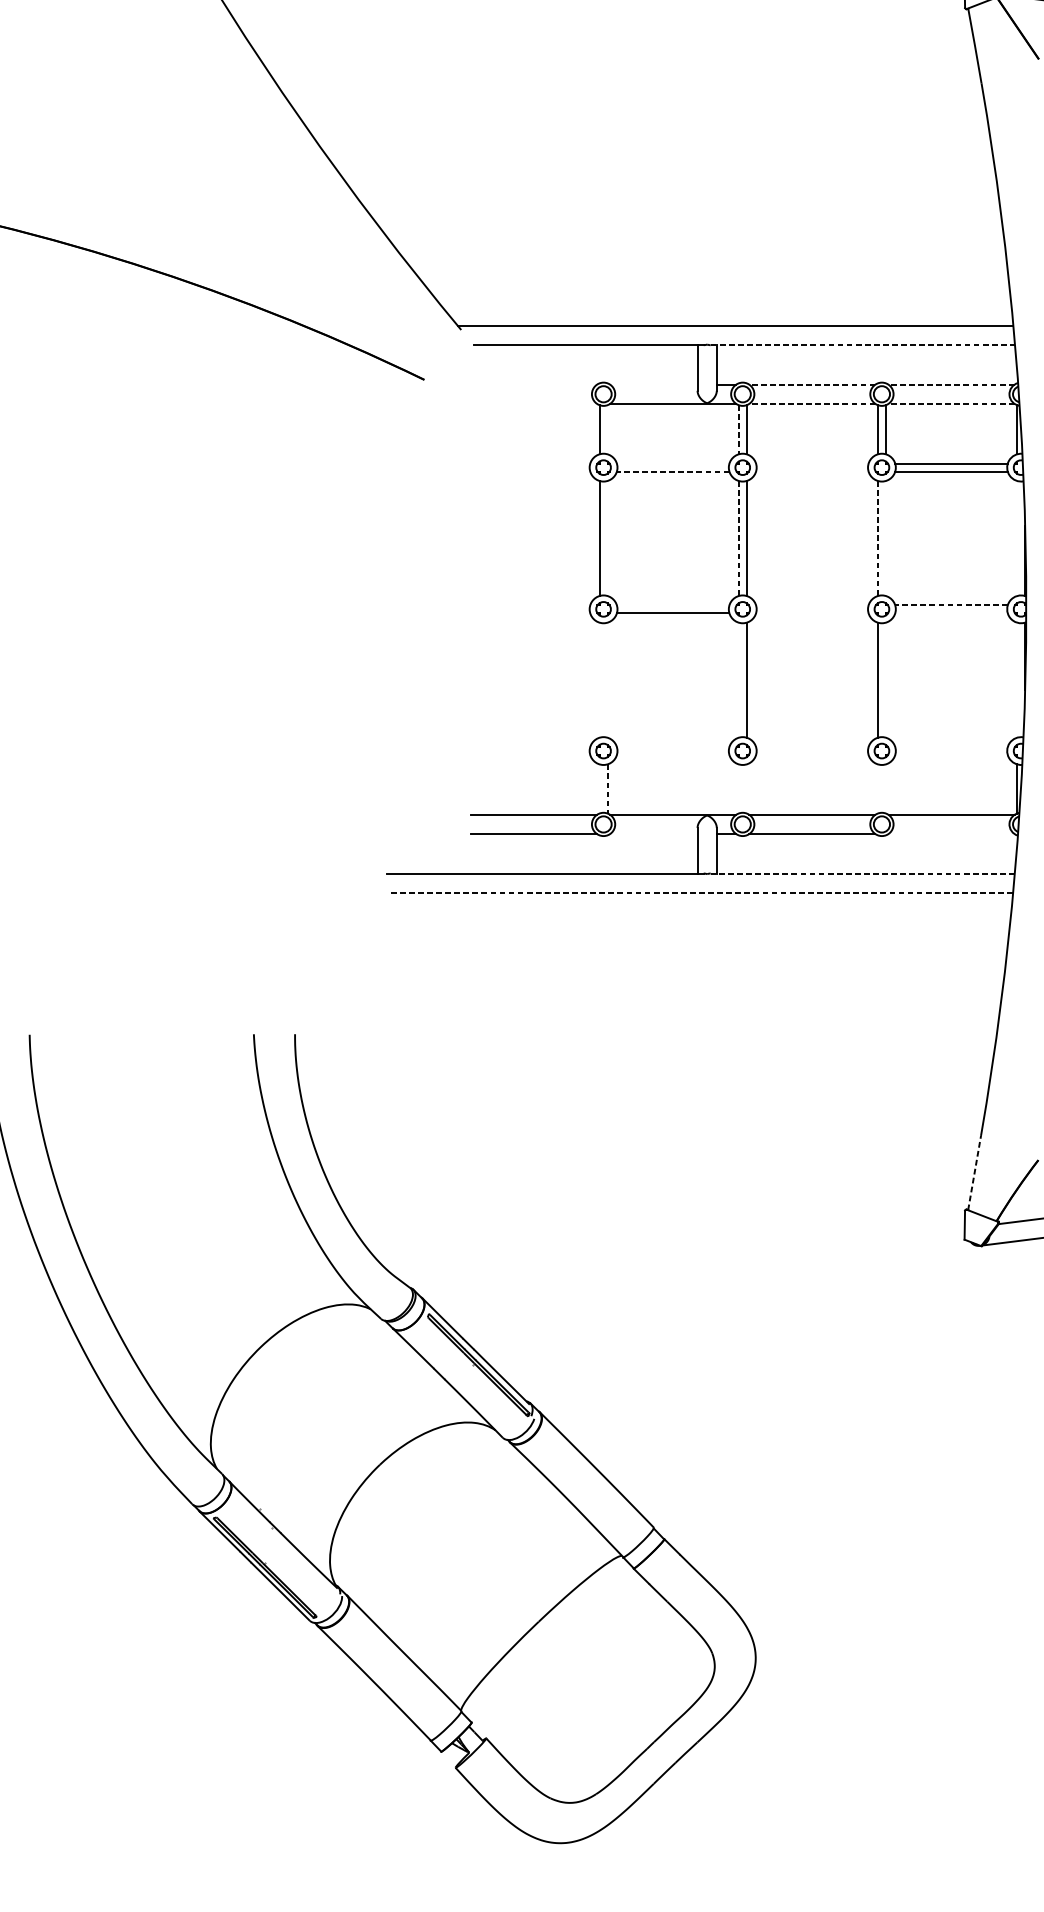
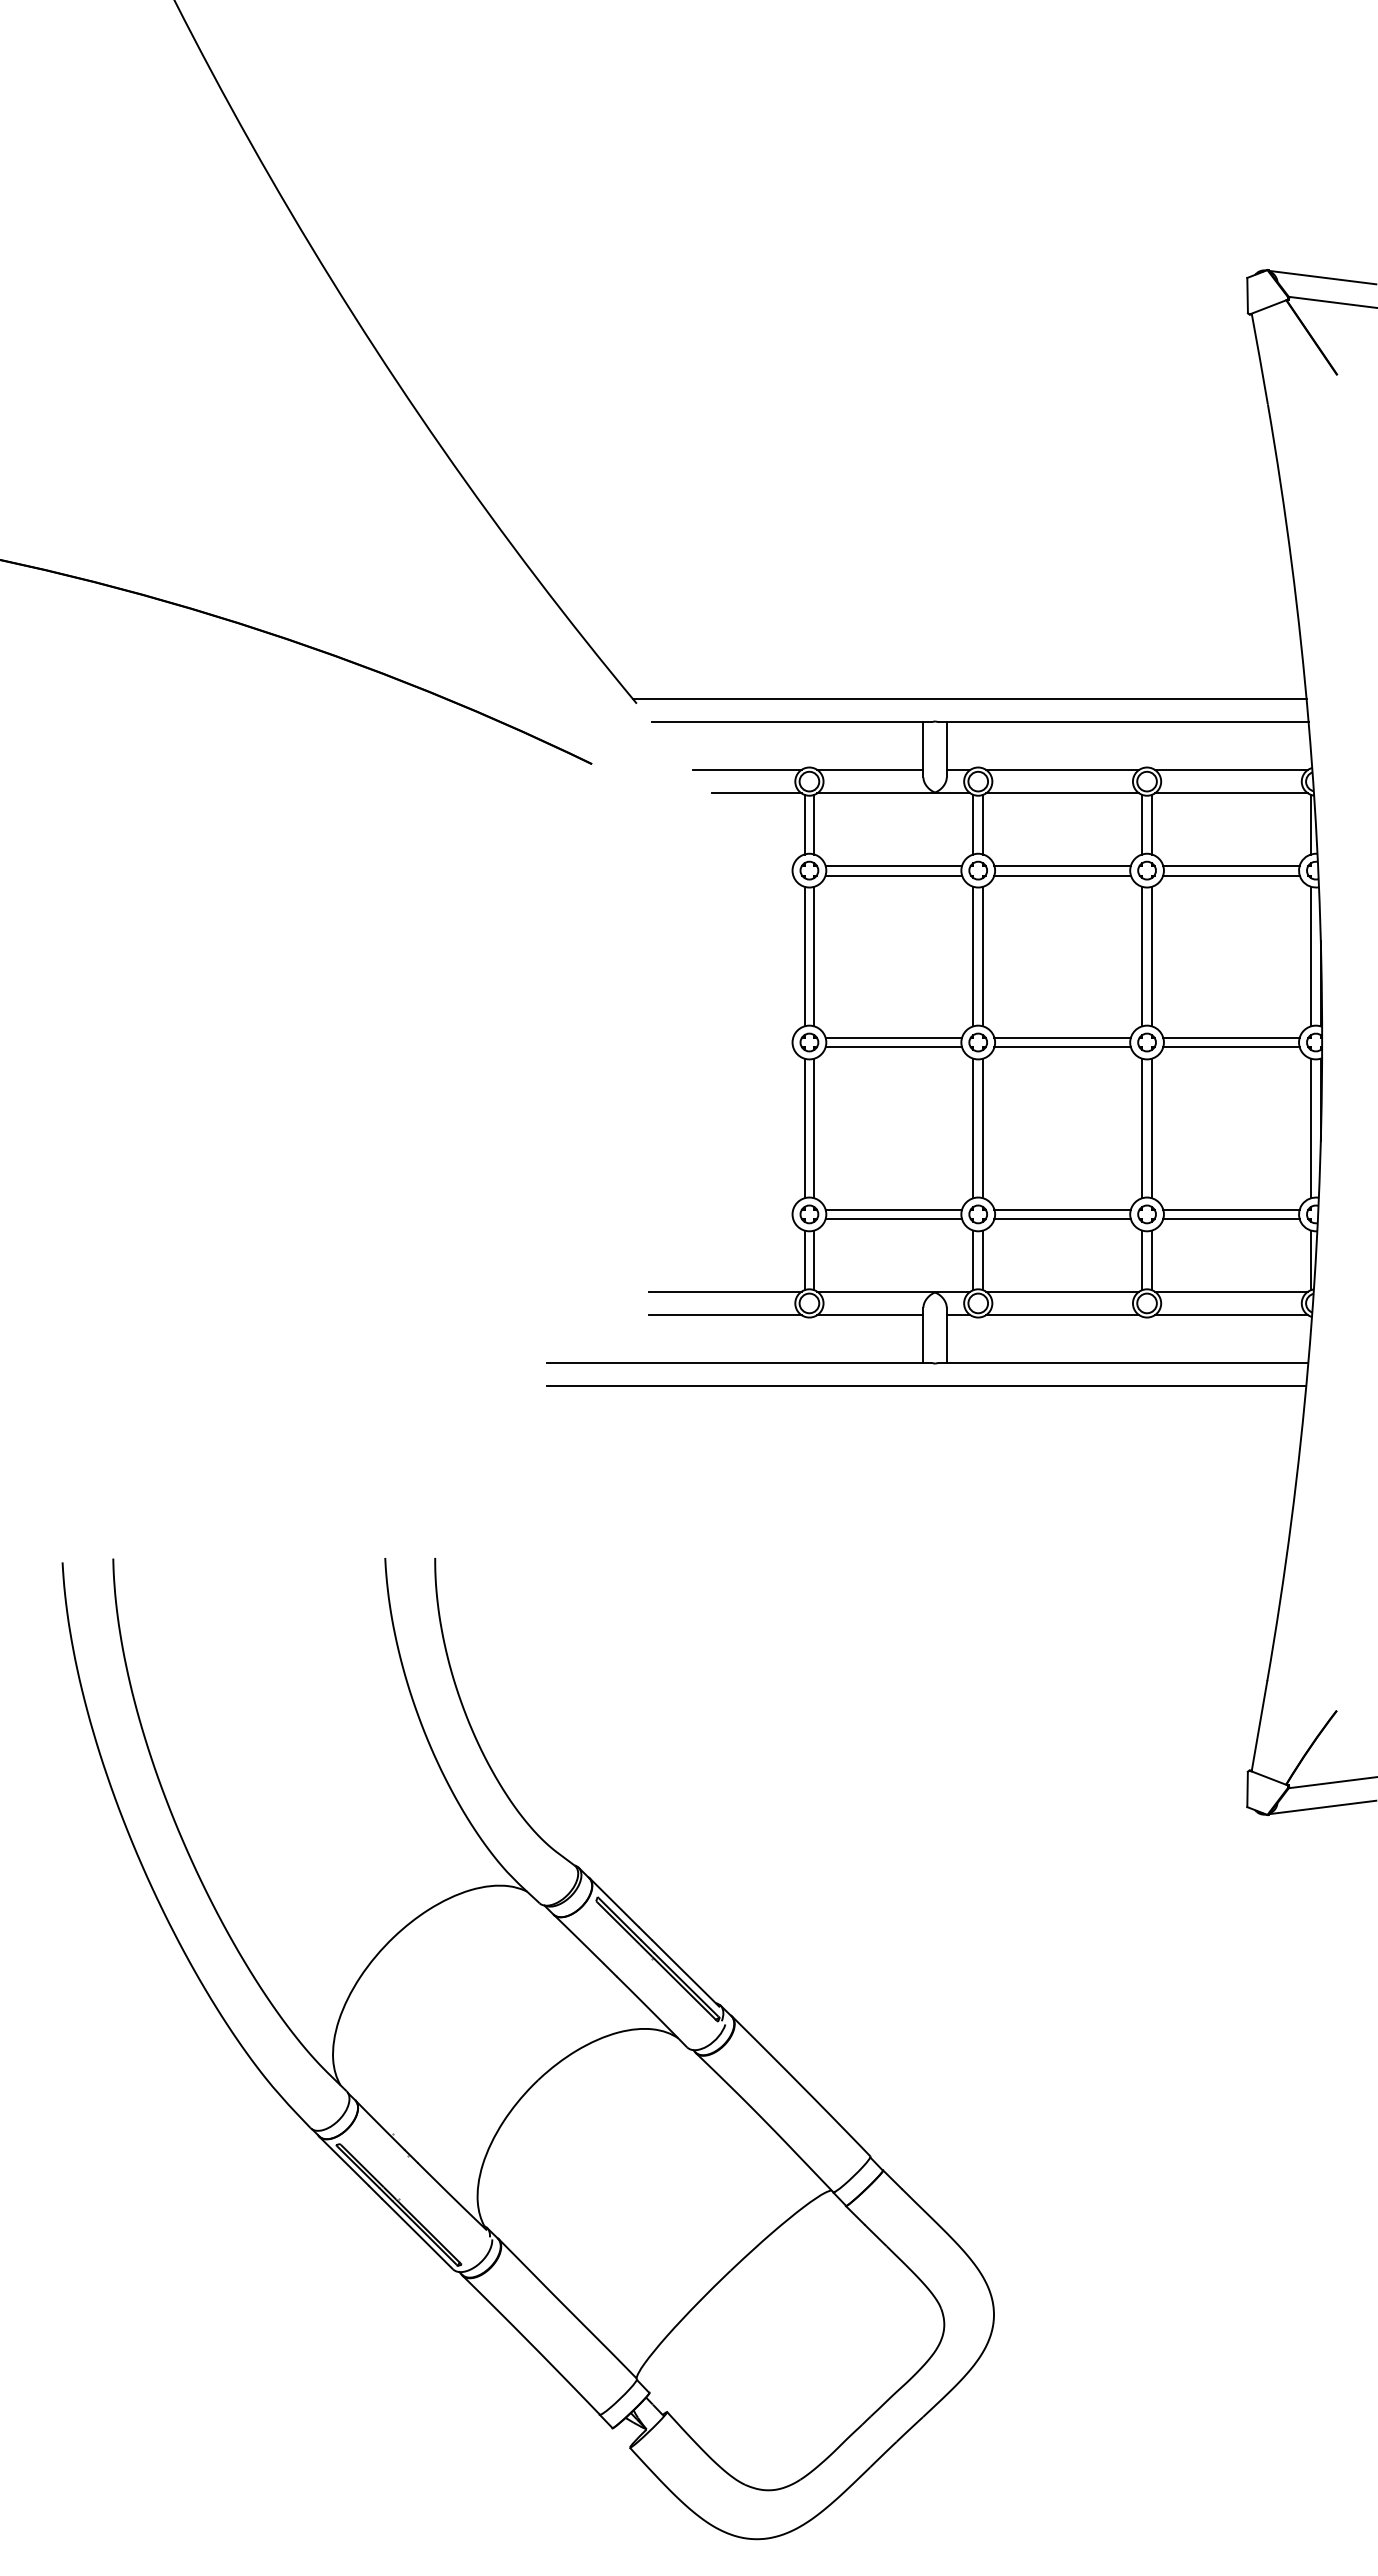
line: (862, 345) -> (1123, 722), dashed -> solid
line: (551, 384) -> (746, 769), added
line: (653, 384) -> (870, 769), added
line: (812, 384) -> (1062, 769), dashed -> solid
line: (951, 384) -> (1231, 769), dashed -> solid
line: (559, 404) -> (756, 793), added
line: (812, 404) -> (1062, 793), dashed -> solid
line: (951, 404) -> (1231, 793), dashed -> solid
line: (607, 429) -> (814, 824), added
line: (738, 429) -> (973, 824), dashed -> solid
line: (672, 463) -> (893, 865), added
line: (812, 463) -> (1062, 865), added
line: (672, 471) -> (893, 875), dashed -> solid
line: (812, 471) -> (1062, 875), added
line: (607, 538) -> (814, 956), added
line: (738, 538) -> (973, 956), dashed -> solid
line: (878, 538) -> (1142, 956), dashed -> solid
line: (885, 538) -> (1151, 956), added
line: (1016, 538) -> (1310, 956), added
line: (672, 605) -> (893, 1037), added
line: (812, 605) -> (1062, 1037), added
line: (950, 605) -> (1230, 1037), dashed -> solid
line: (812, 613) -> (1062, 1047), added
line: (951, 613) -> (1231, 1047), added
line: (599, 680) -> (804, 1128), added
line: (607, 680) -> (814, 1128), added
line: (738, 680) -> (973, 1128), added
line: (885, 680) -> (1151, 1128), added
line: (1016, 680) -> (1310, 1128), added
line: (672, 747) -> (893, 1209), added
line: (812, 747) -> (1062, 1209), added
line: (951, 747) -> (1231, 1209), added
line: (672, 755) -> (893, 1219), added
line: (812, 755) -> (1062, 1219), added
line: (951, 755) -> (1231, 1219), added
line: (599, 789) -> (804, 1260), added
line: (607, 789) -> (814, 1260), dashed -> solid
line: (738, 789) -> (973, 1260), added
line: (747, 789) -> (983, 1260), added
line: (878, 789) -> (1142, 1260), added
line: (885, 789) -> (1151, 1260), added
line: (653, 834) -> (870, 1315), added
line: (951, 834) -> (1231, 1315), added
line: (862, 873) -> (1123, 1362), dashed -> solid
line: (700, 892) -> (926, 1386), dashed -> solid
line: (974, 1173) -> (1259, 1726), dashed -> solid

